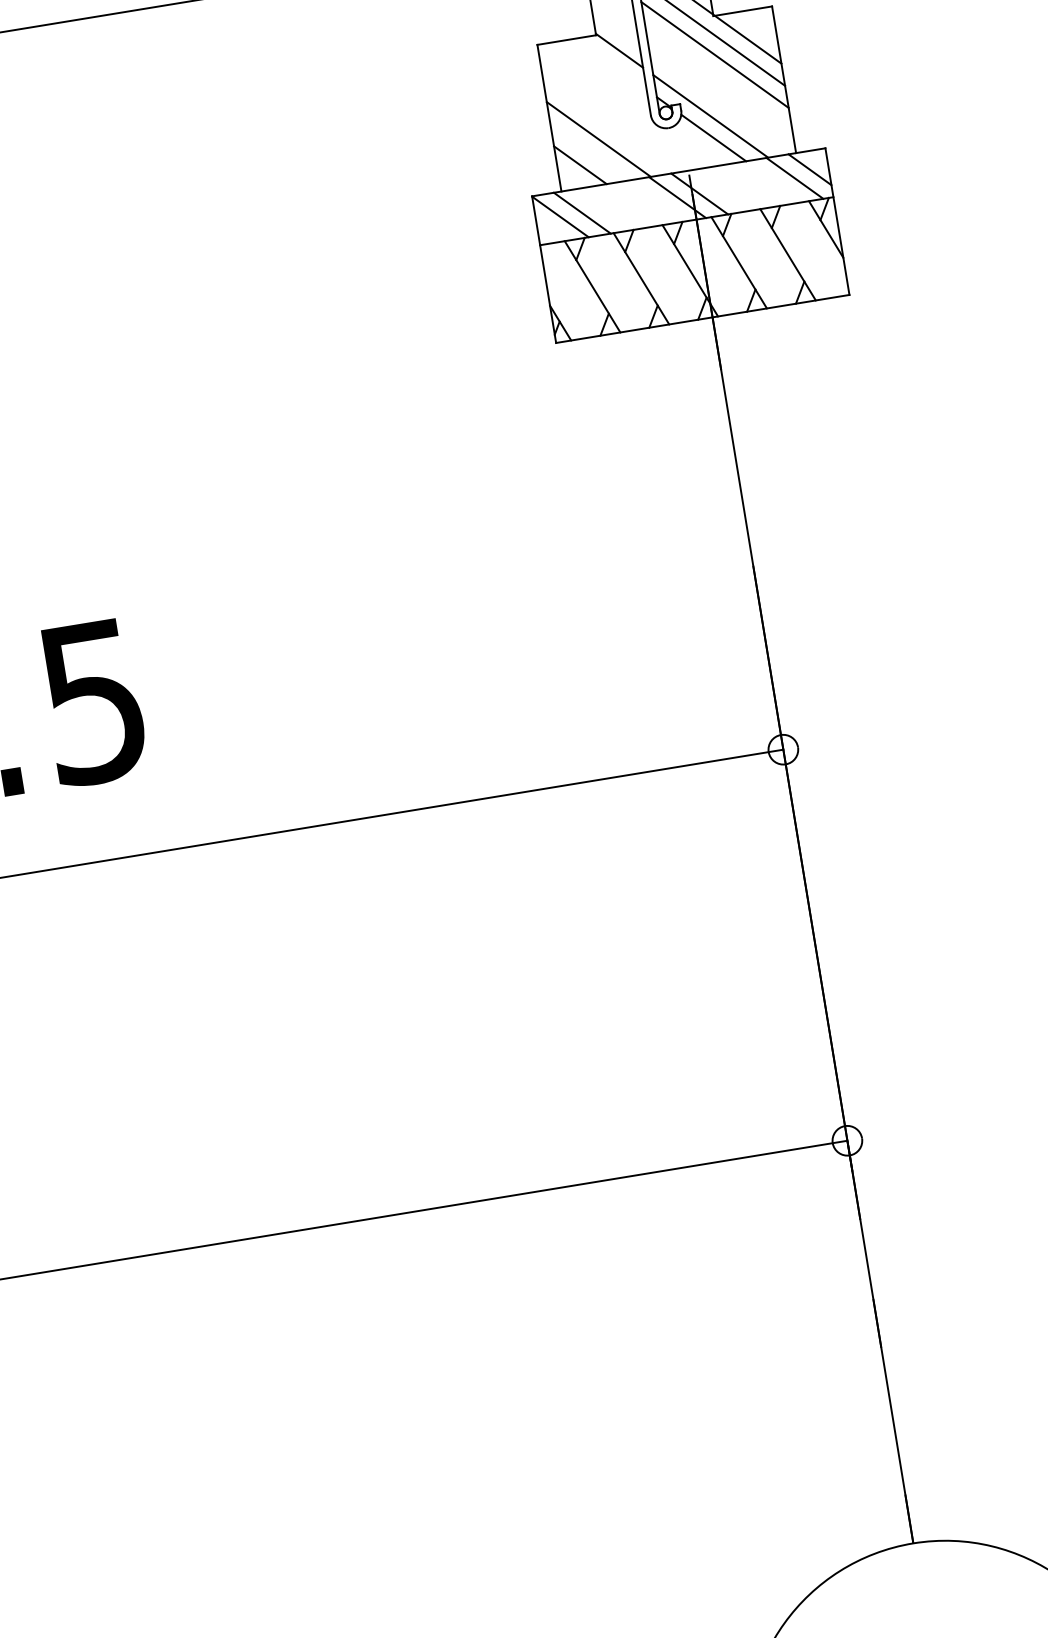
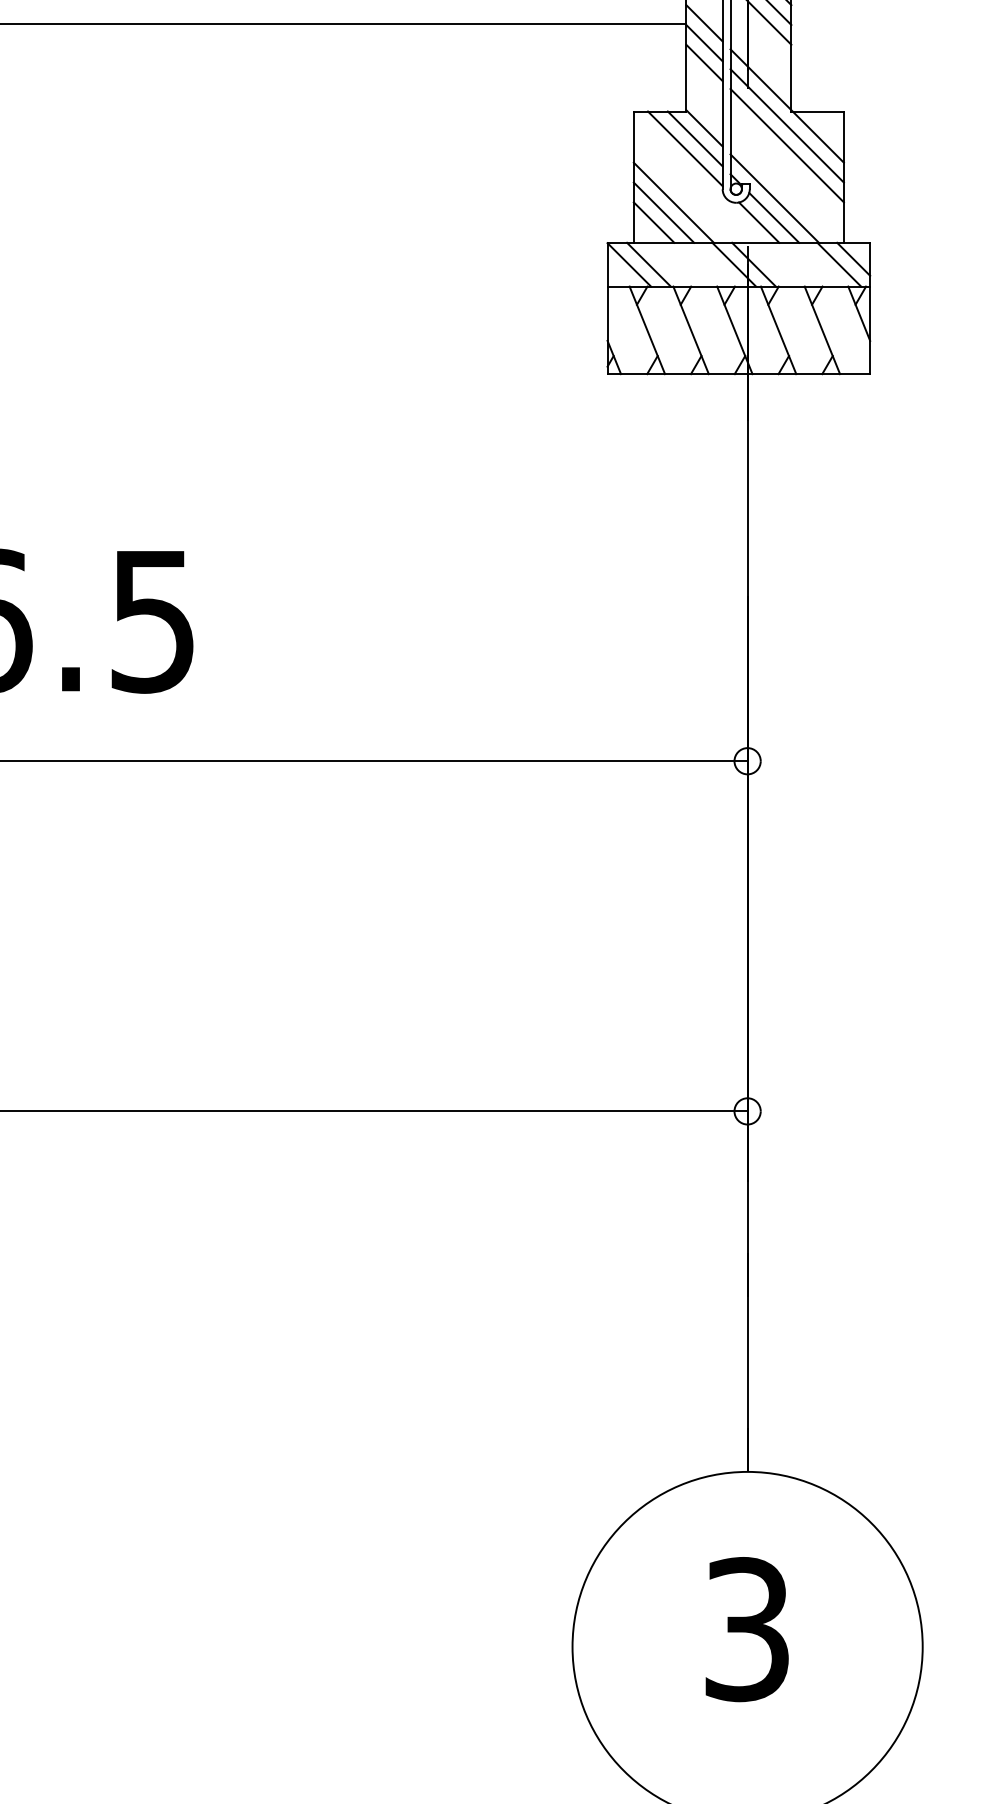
line: (610, 63) -> (694, 138), added
line: (601, 76) -> (685, 148), added
line: (698, 145) -> (759, 222), added
line: (589, 152) -> (663, 212), added

